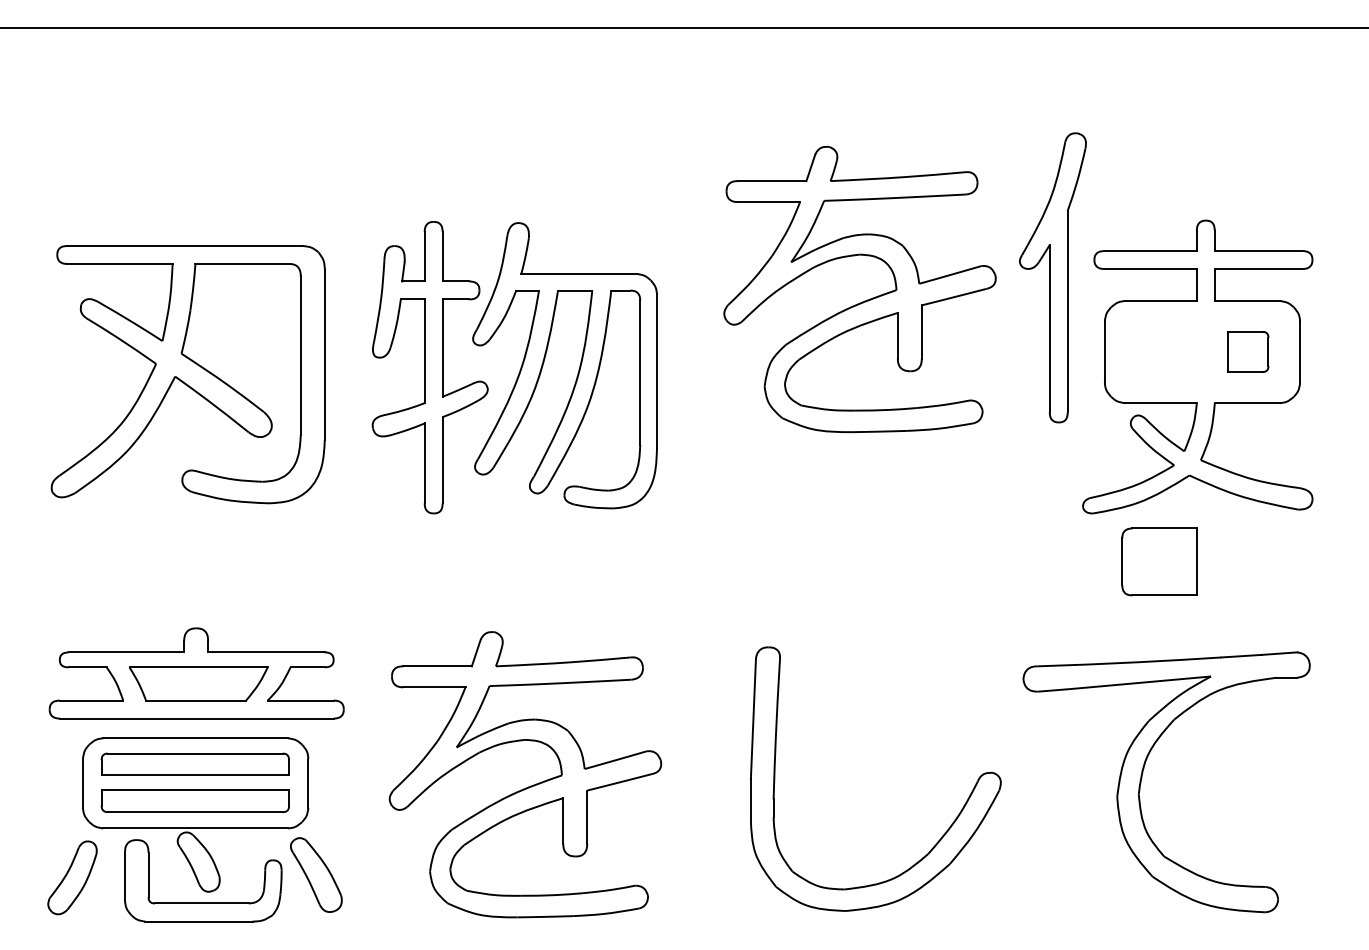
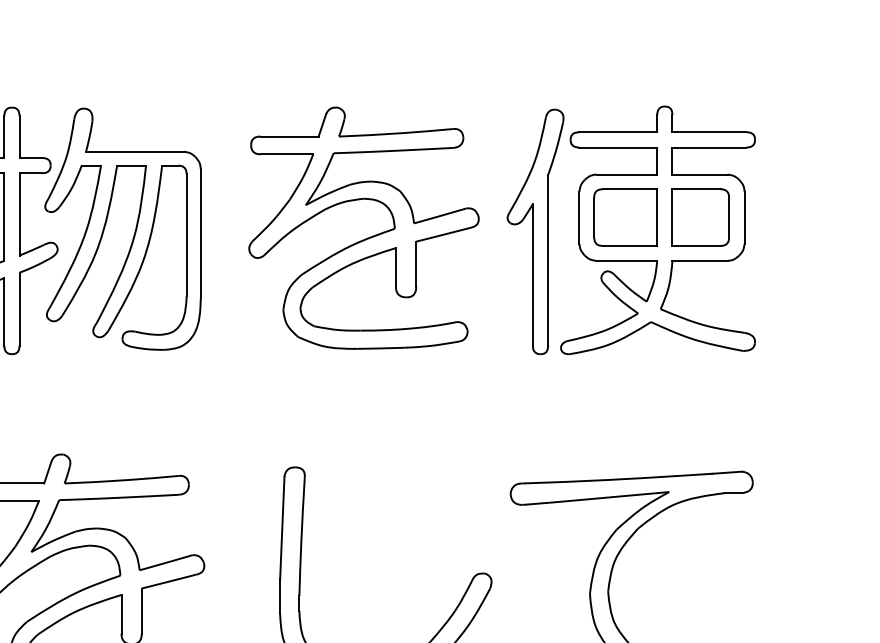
part: (1052, 277) -> (535, 231), moved
part: (864, 300) -> (367, 237), moved
part: (1248, 351) -> (700, 217), size x1.67
part: (1159, 561) -> (625, 217), moved

